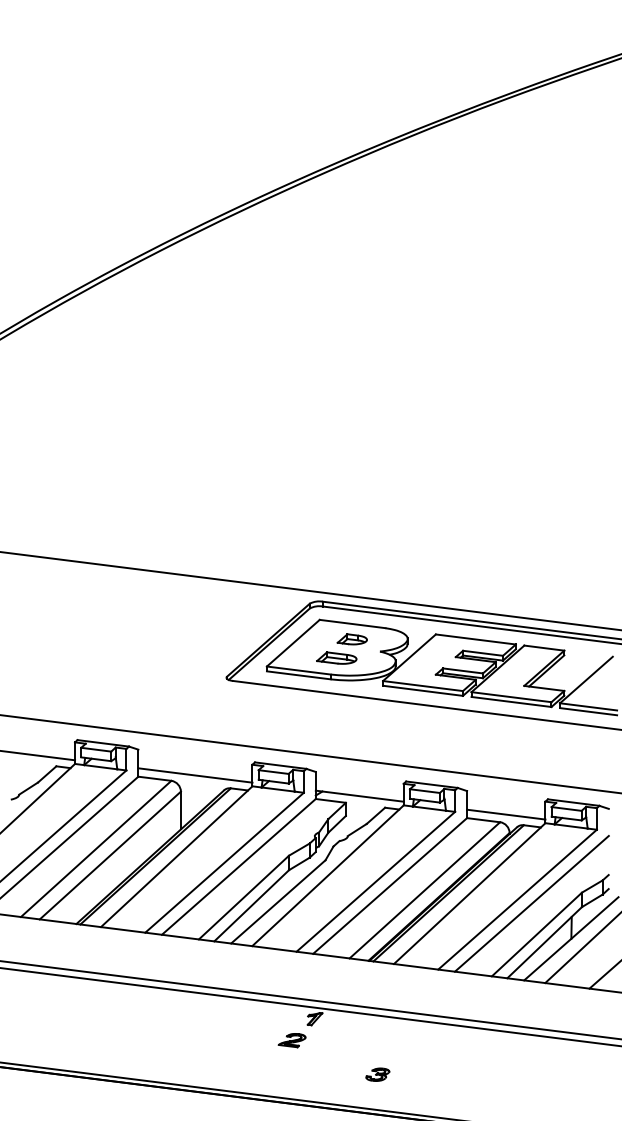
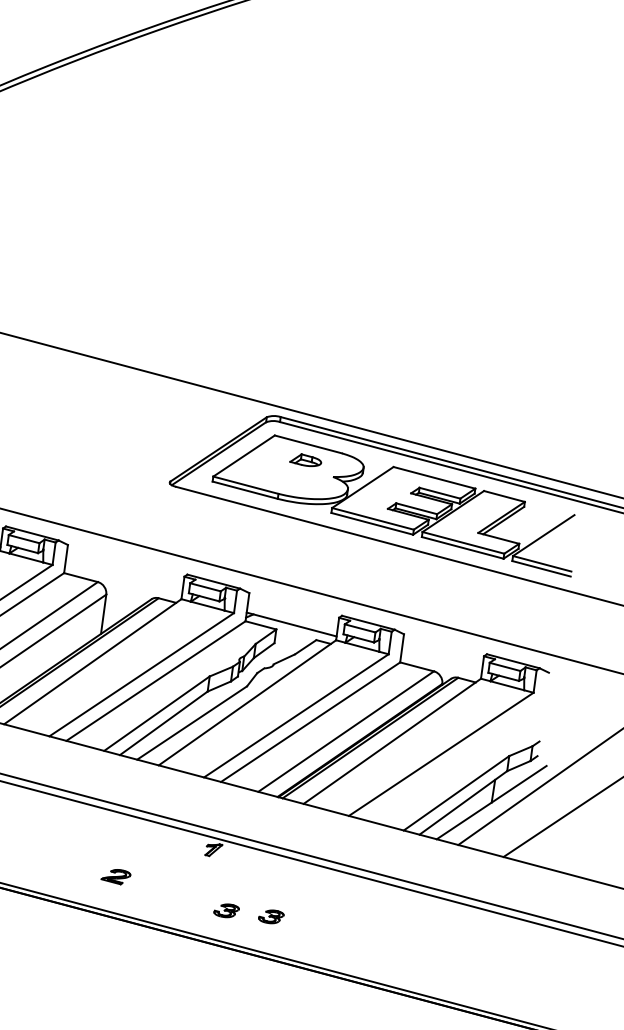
part: (336, 657) -> (286, 476), removed
line: (195, 775) -> (123, 579), removed
line: (506, 814) -> (441, 664), removed
line: (531, 903) -> (455, 760), removed
part: (291, 1040) -> (115, 876), moved
part: (334, 1074) -> (226, 910), added

